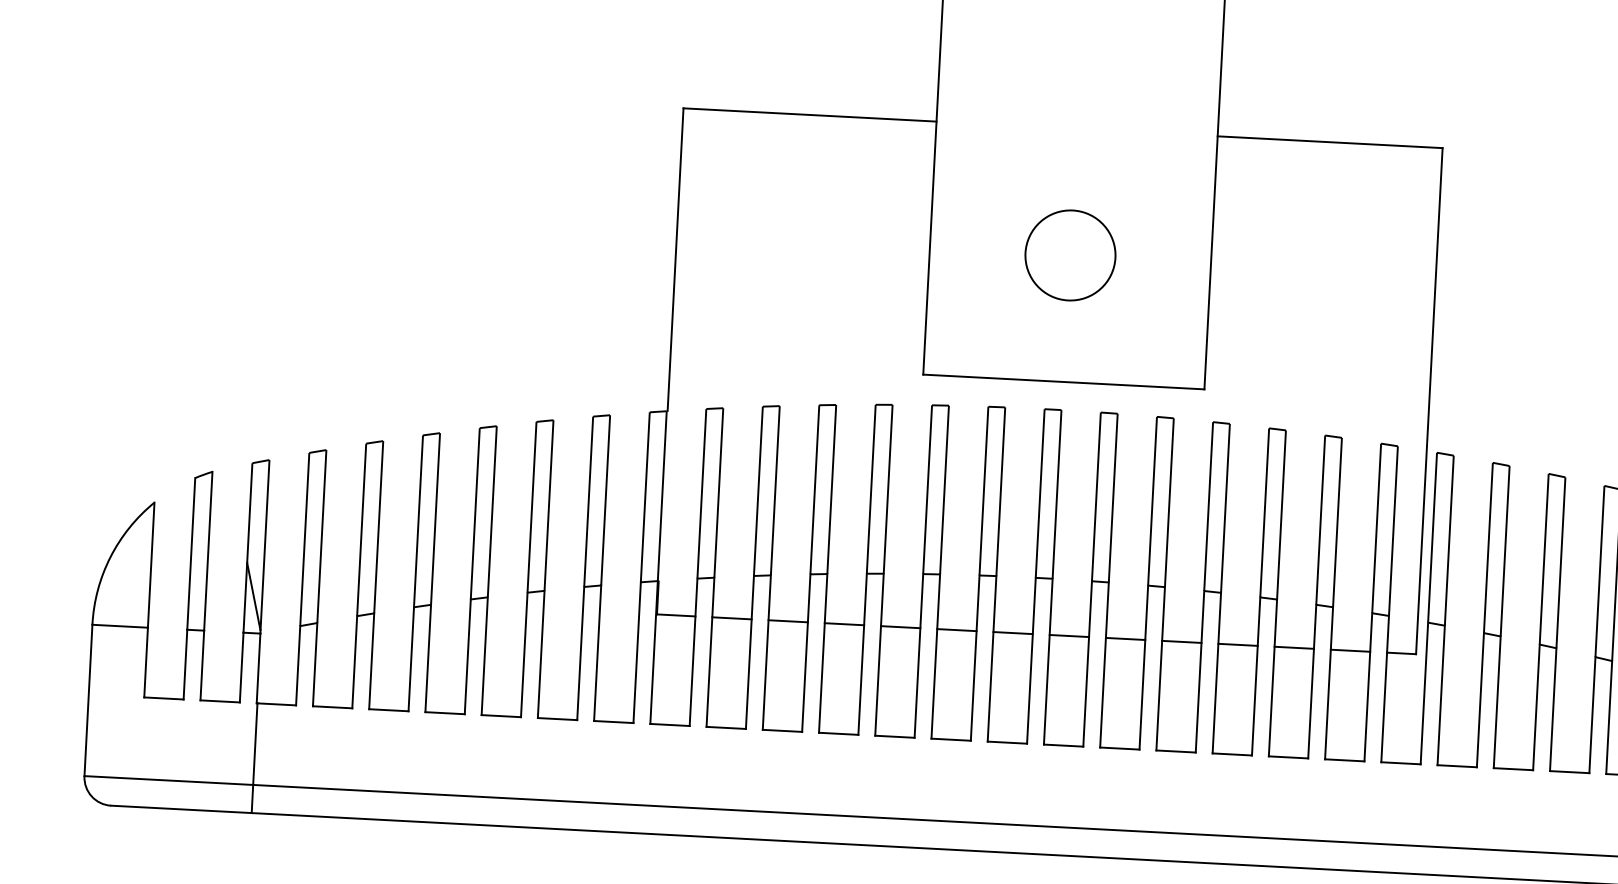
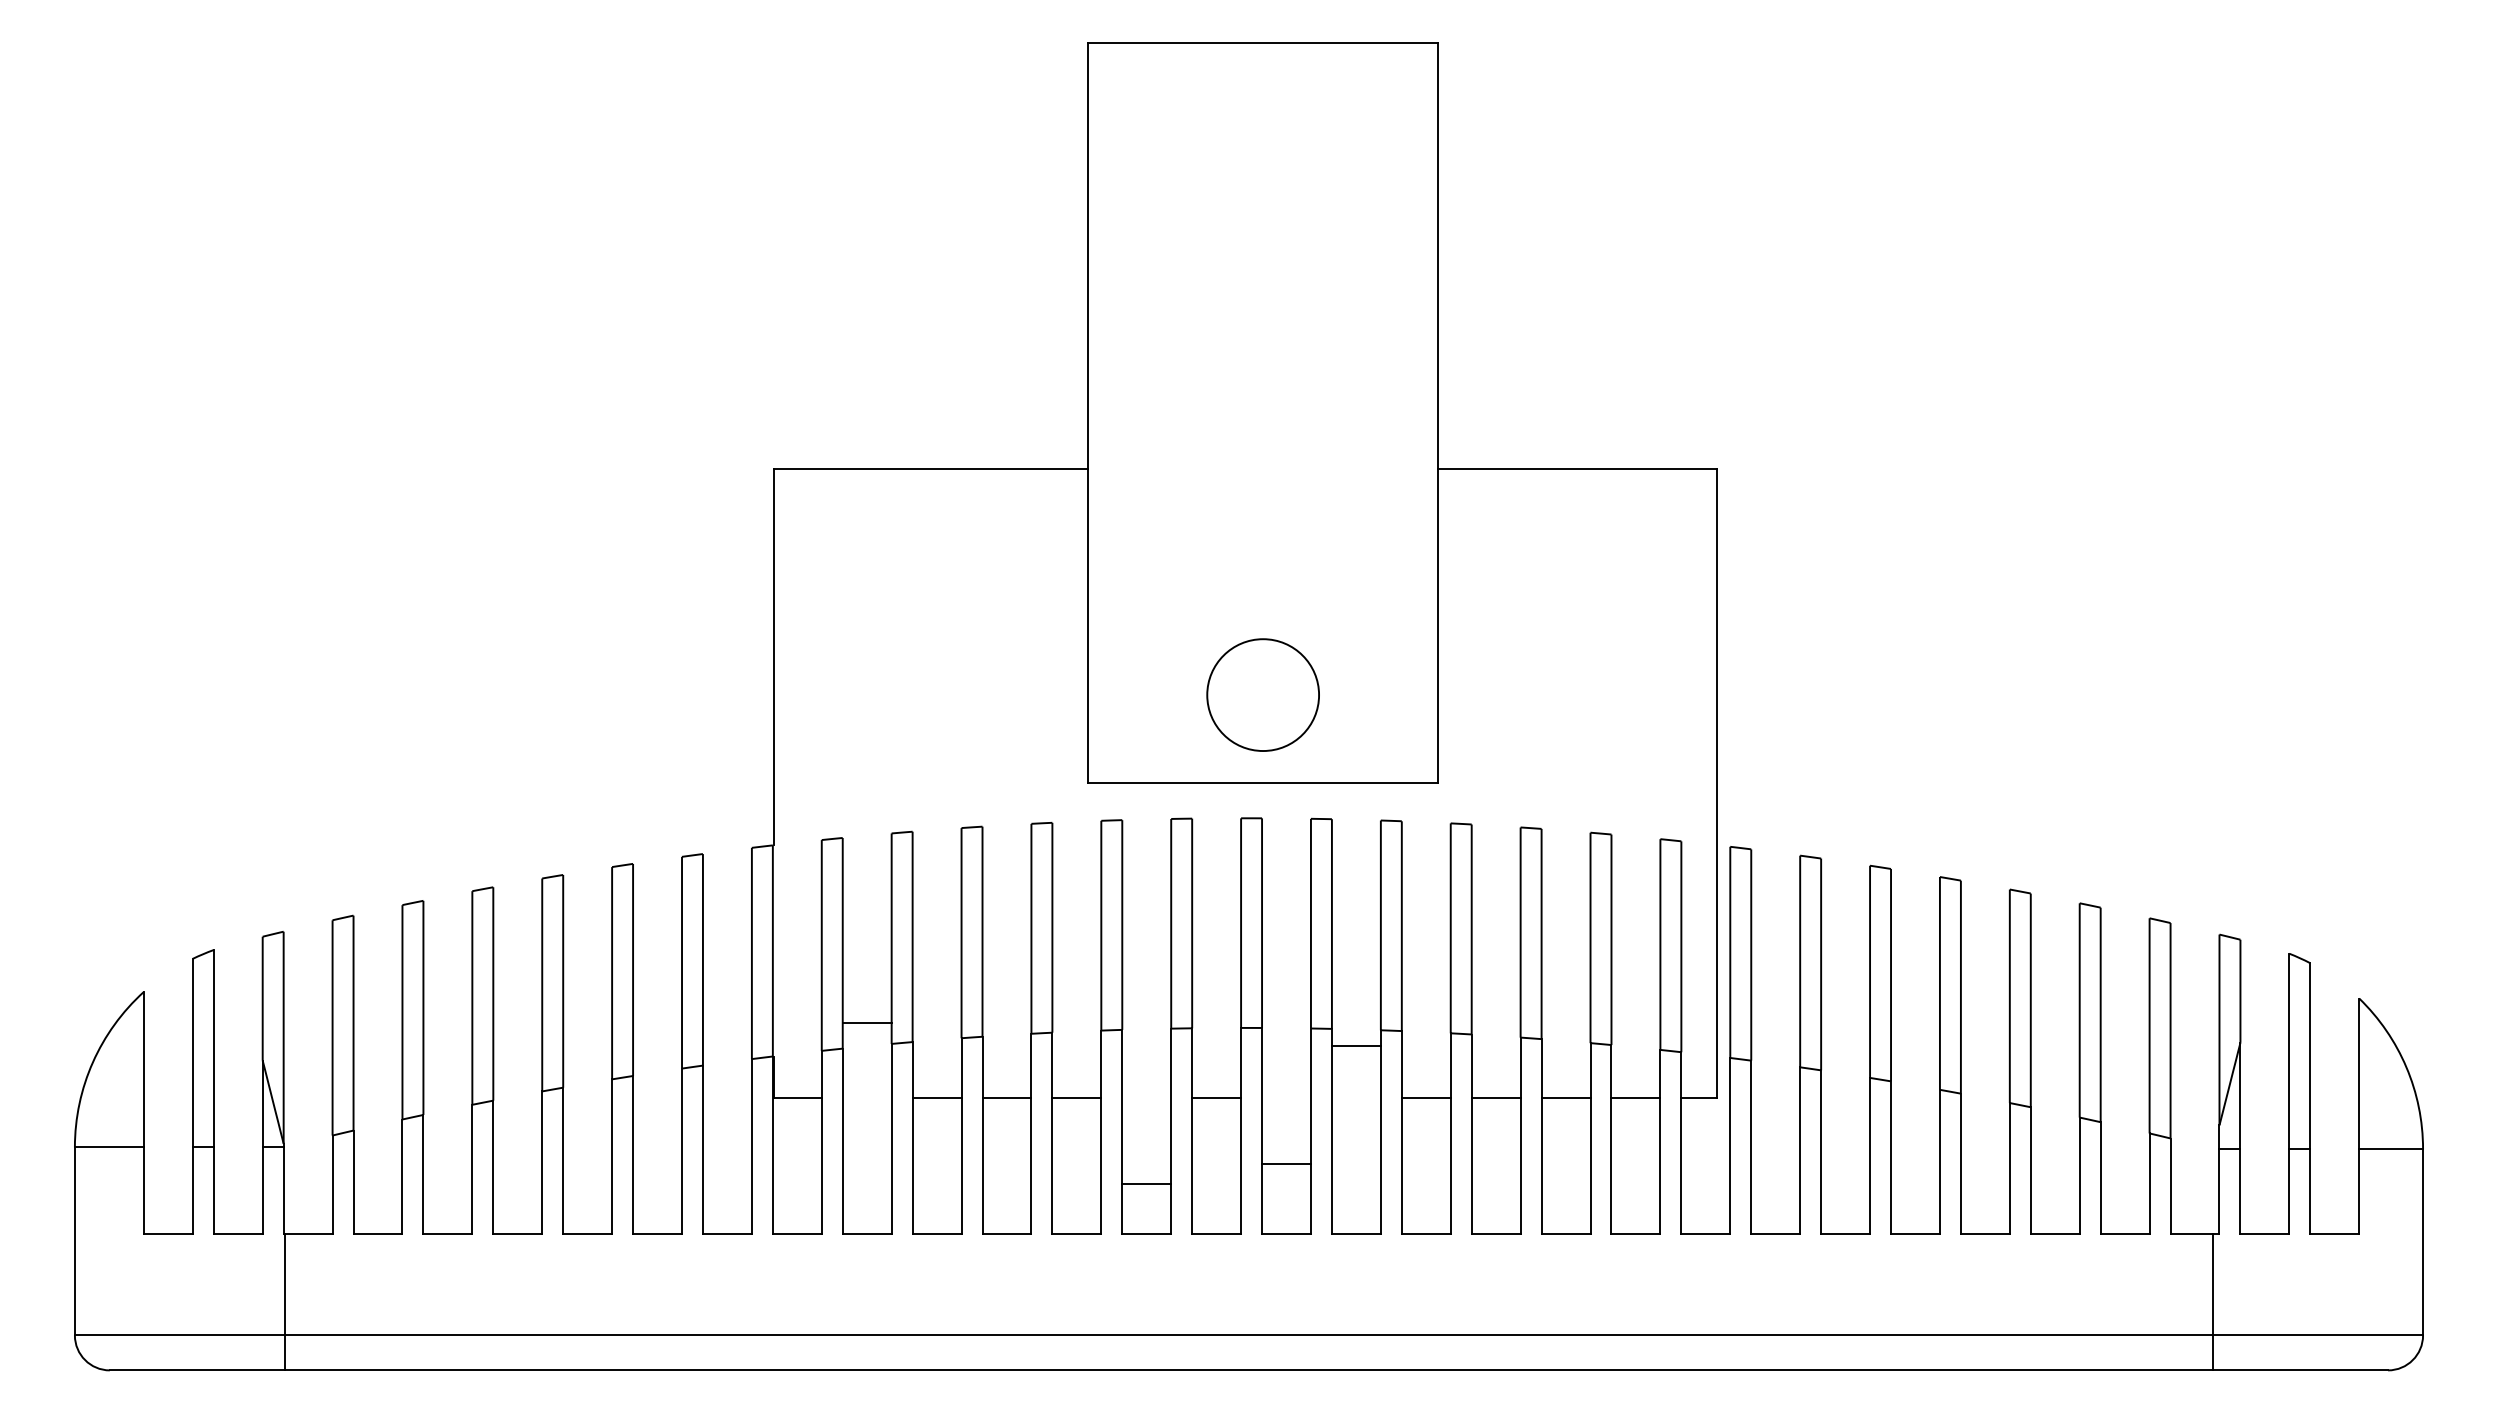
circle: (1069, 254) -> (1262, 694), moved
line: (731, 618) -> (866, 1022), moved
line: (956, 629) -> (1146, 1183), moved
line: (1069, 635) -> (1286, 1163), moved
line: (1124, 638) -> (1355, 1045), moved

